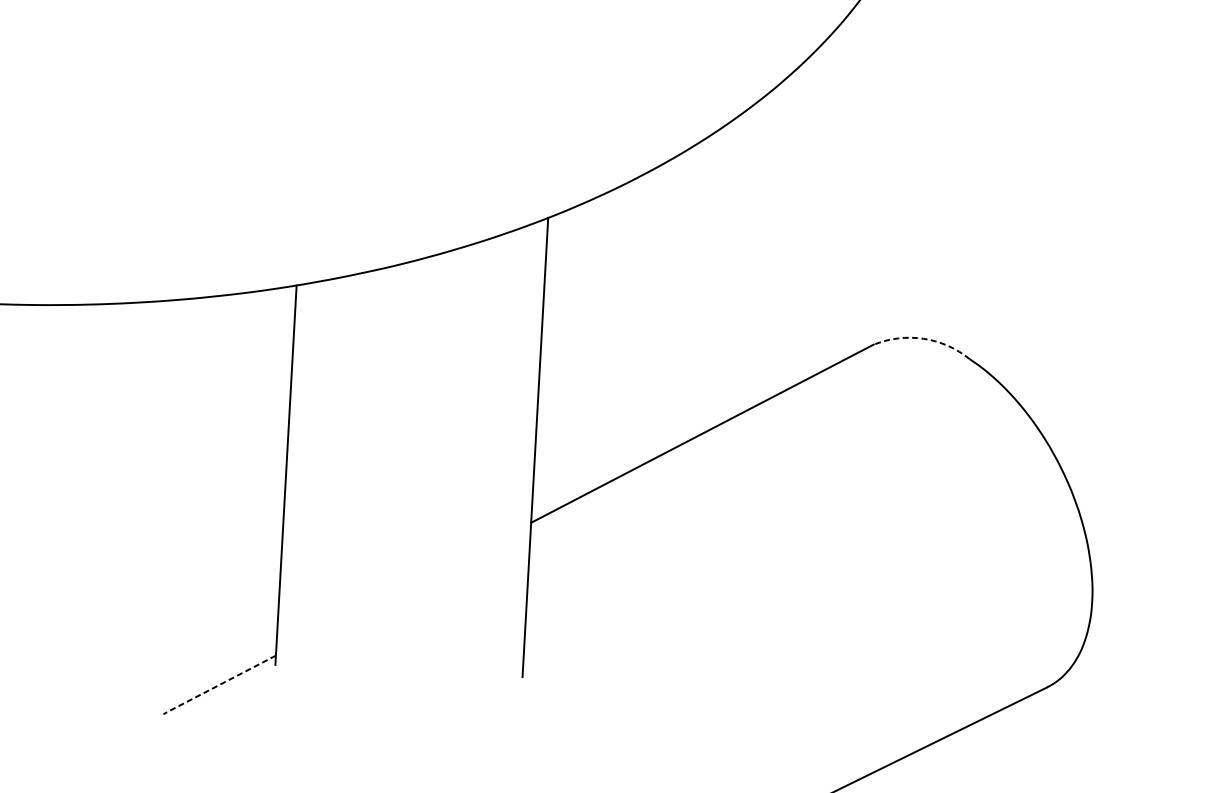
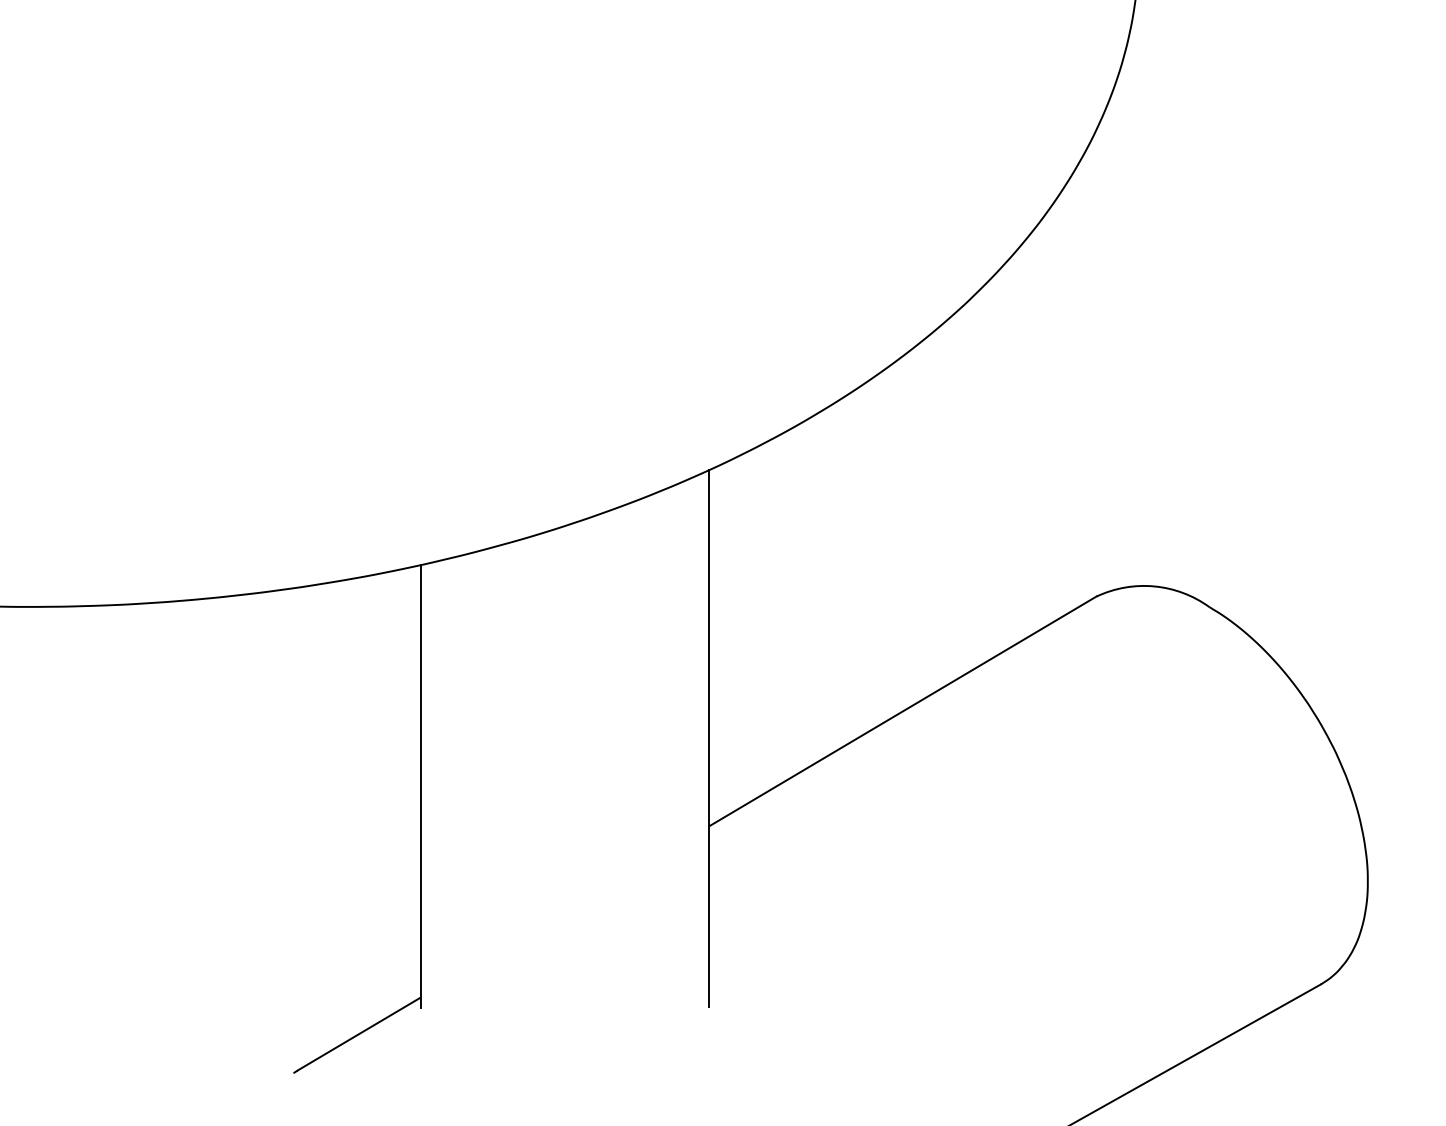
arc: (923, 338) -> (1154, 586), dashed -> solid
line: (221, 684) -> (359, 1034), dashed -> solid

